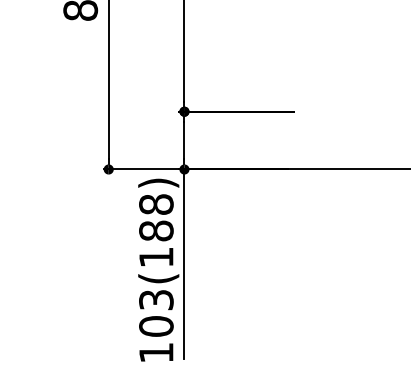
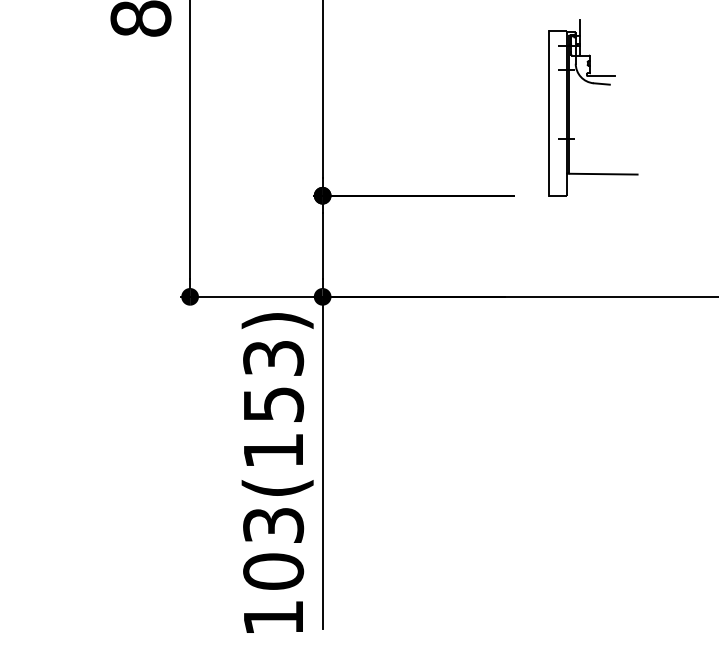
part: (339, 48) -> (594, 85), added
text: (156, 217) -> (273, 380), 103(188) -> 103(153)

